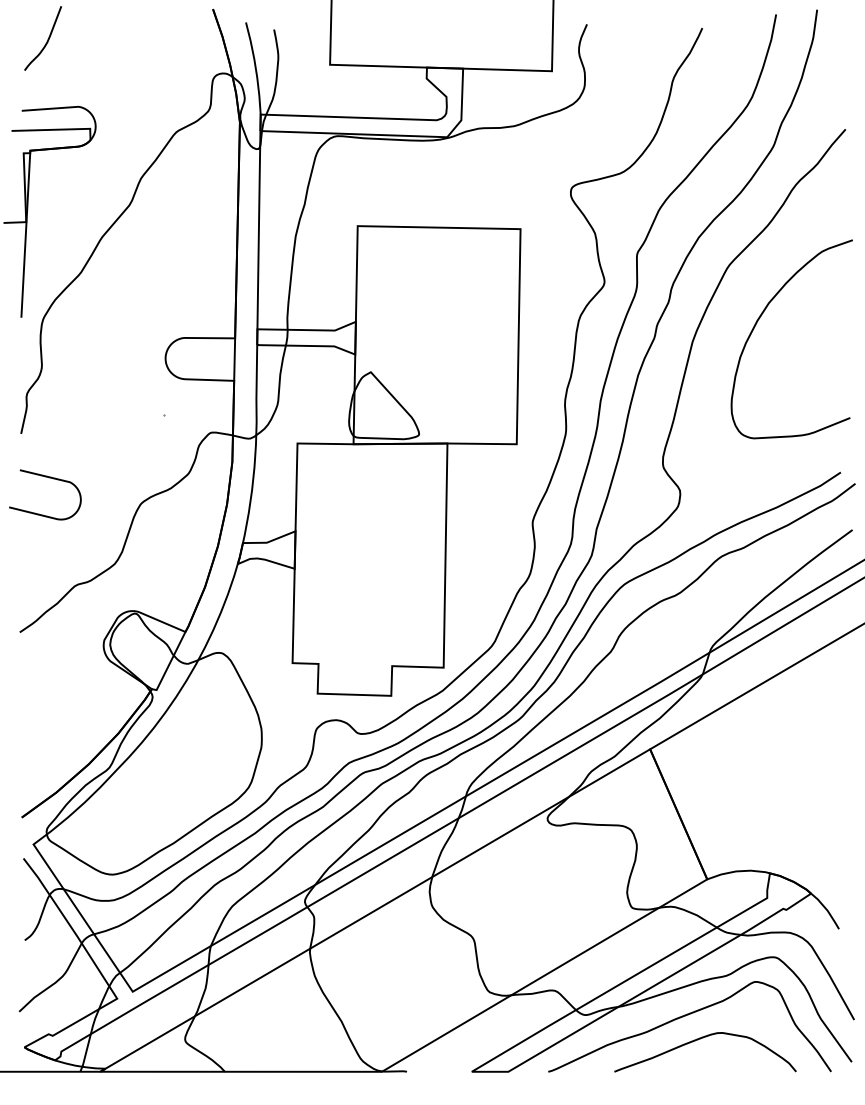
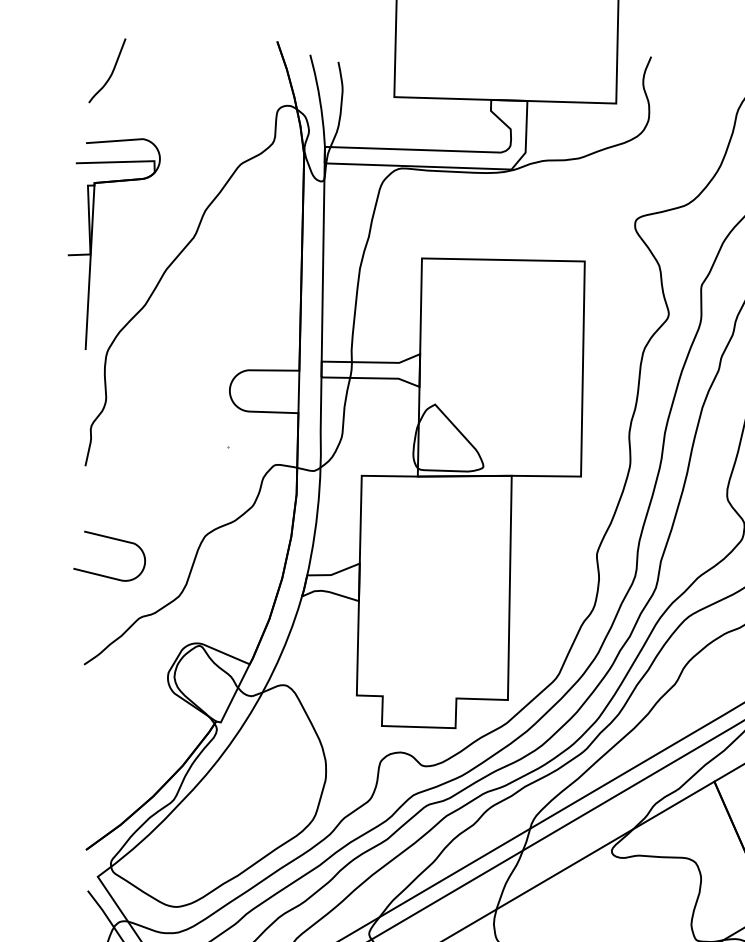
curve: (49, 478) -> (113, 539), moved

